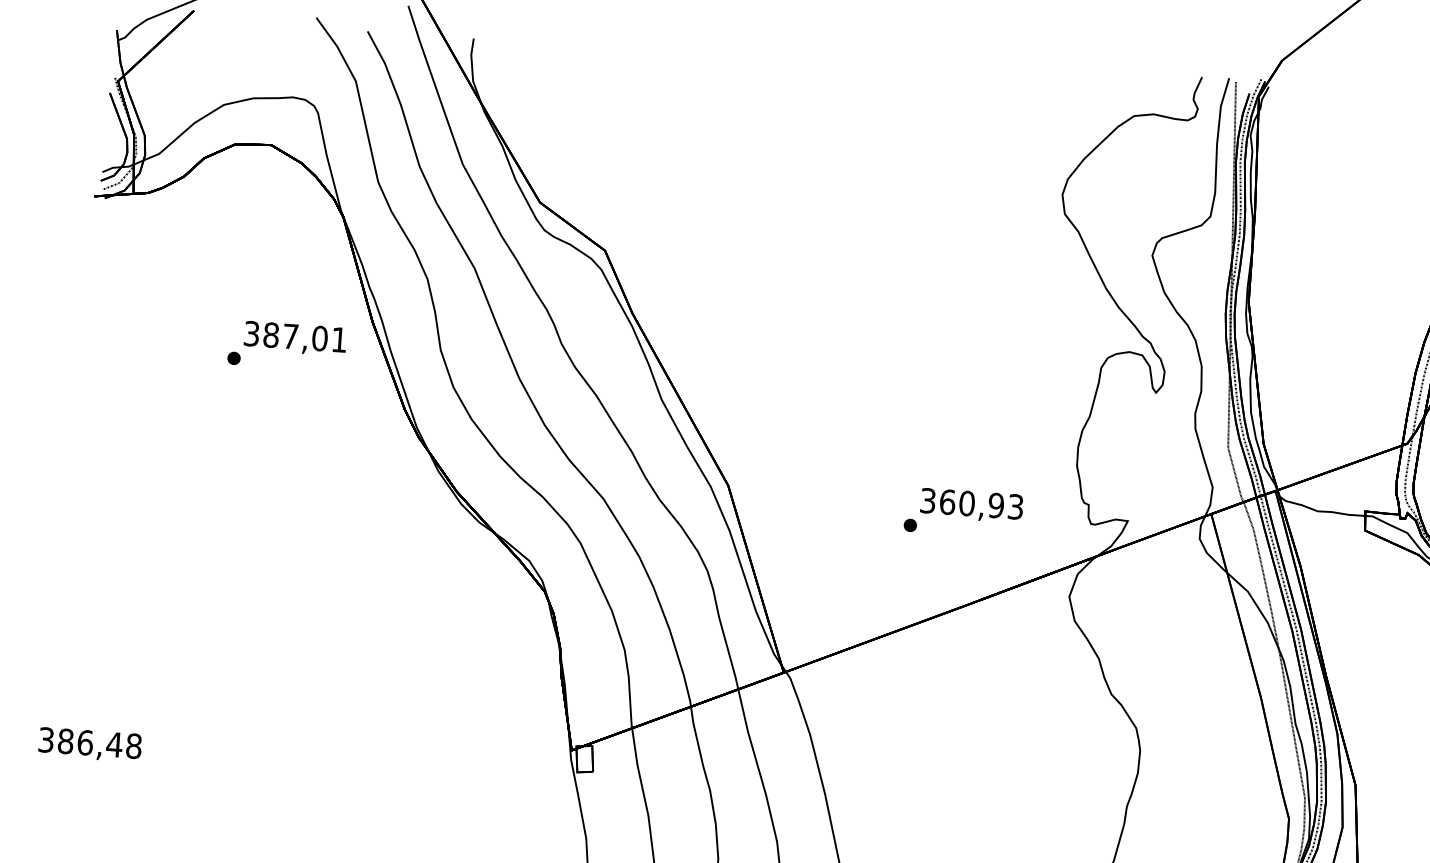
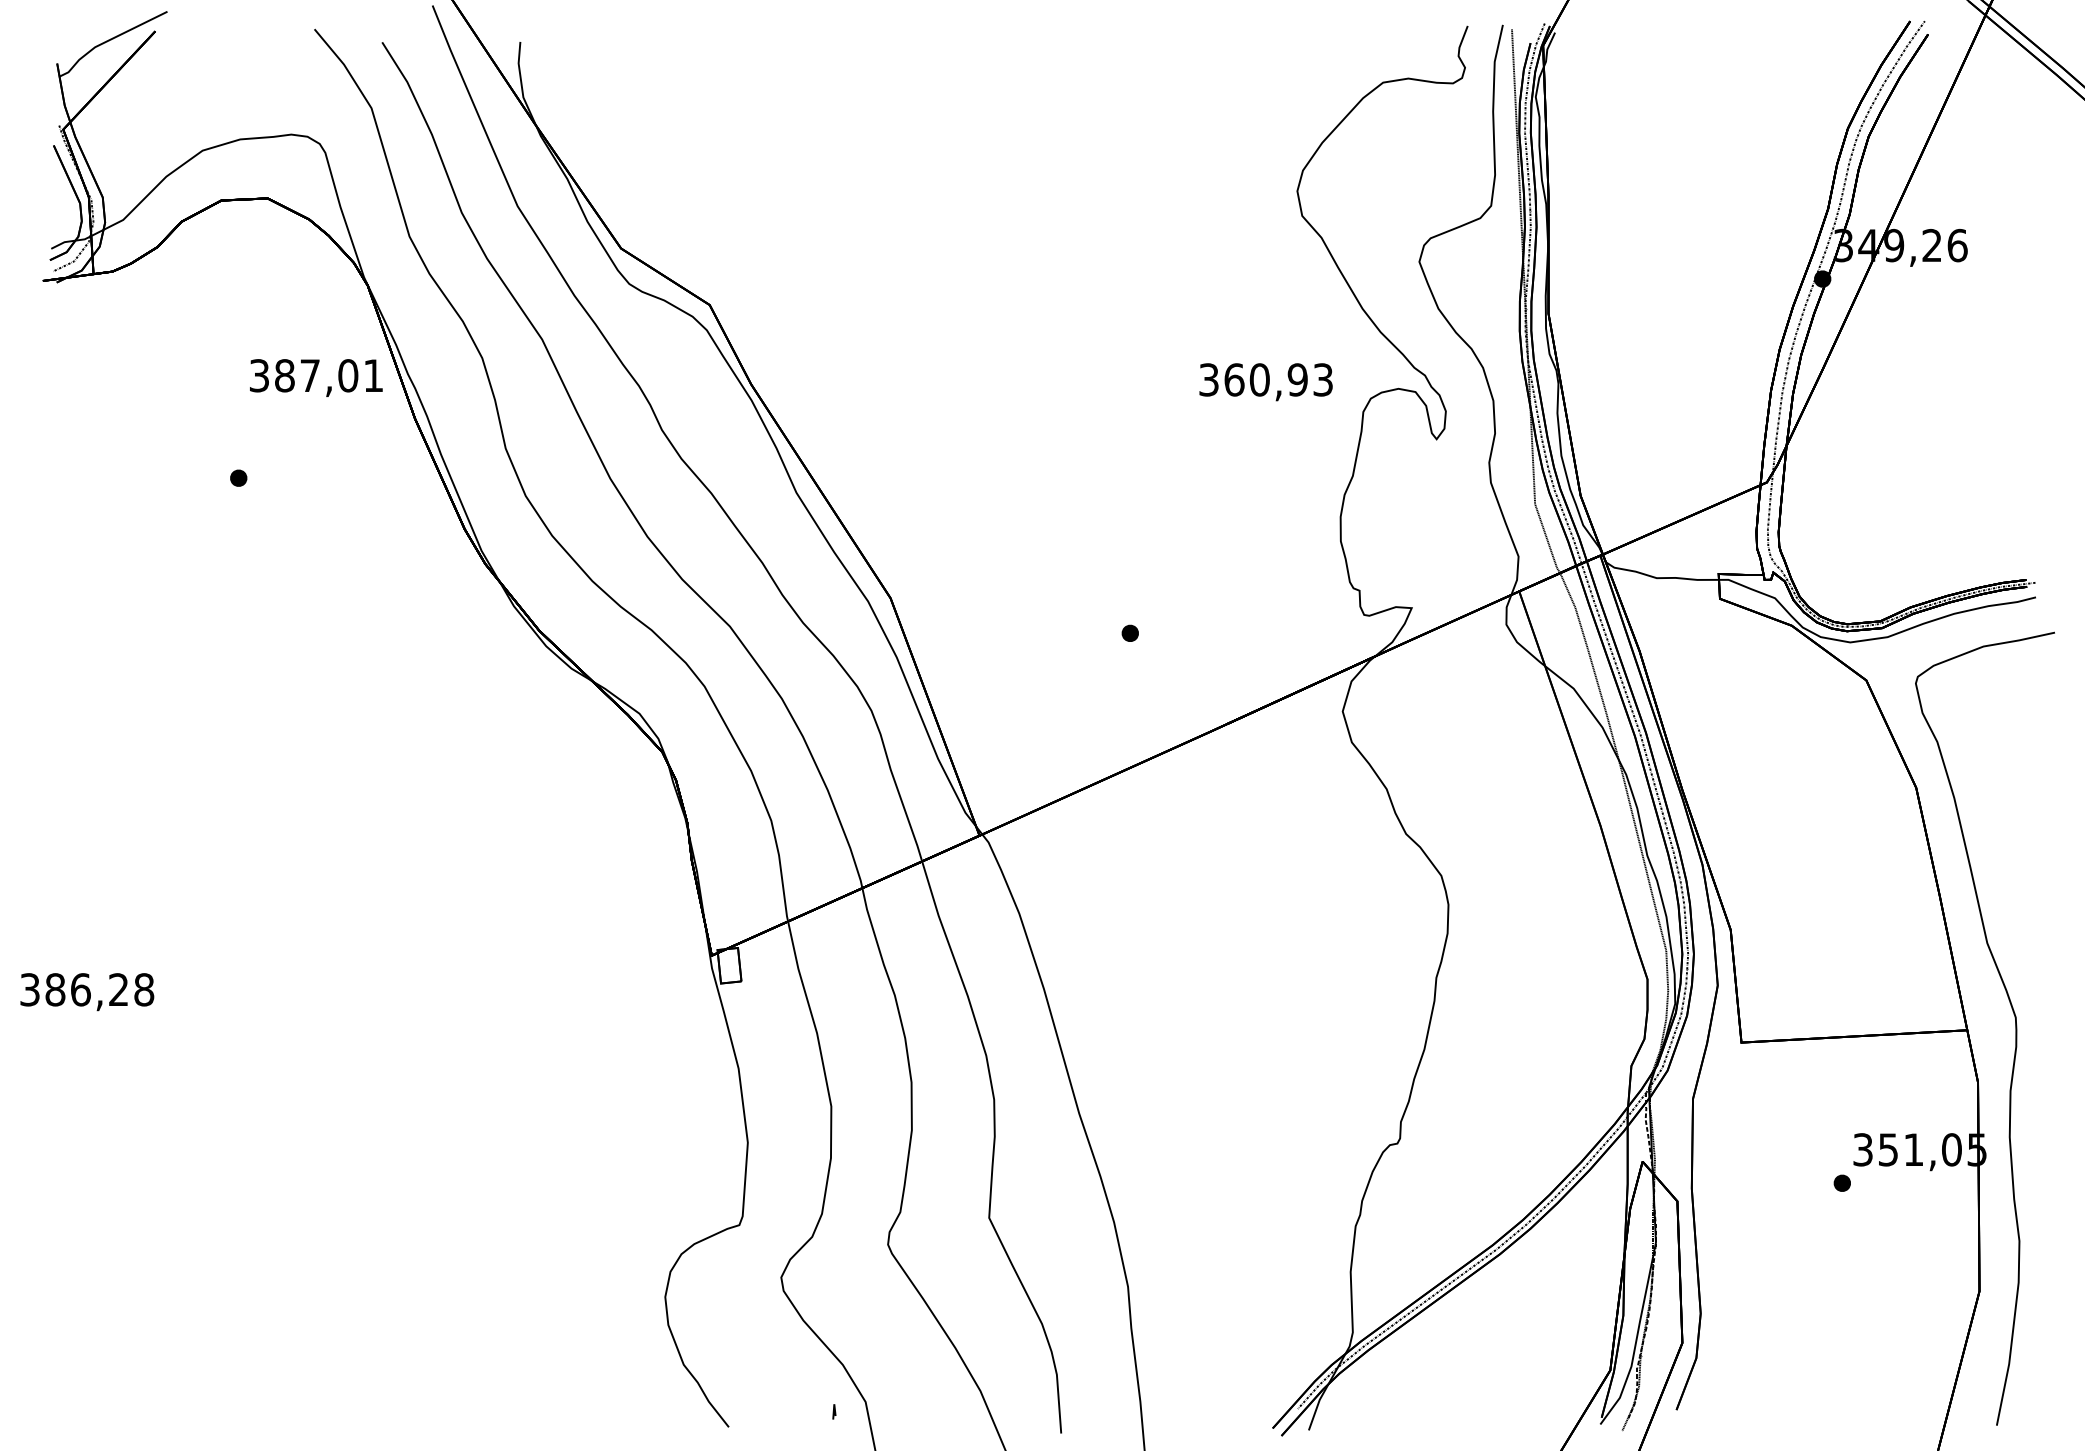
text: (295, 338) -> (316, 377), moved
text: (971, 505) -> (1265, 382), moved
text: (114, 744) -> (118, 989), 386,48 -> 386,28

